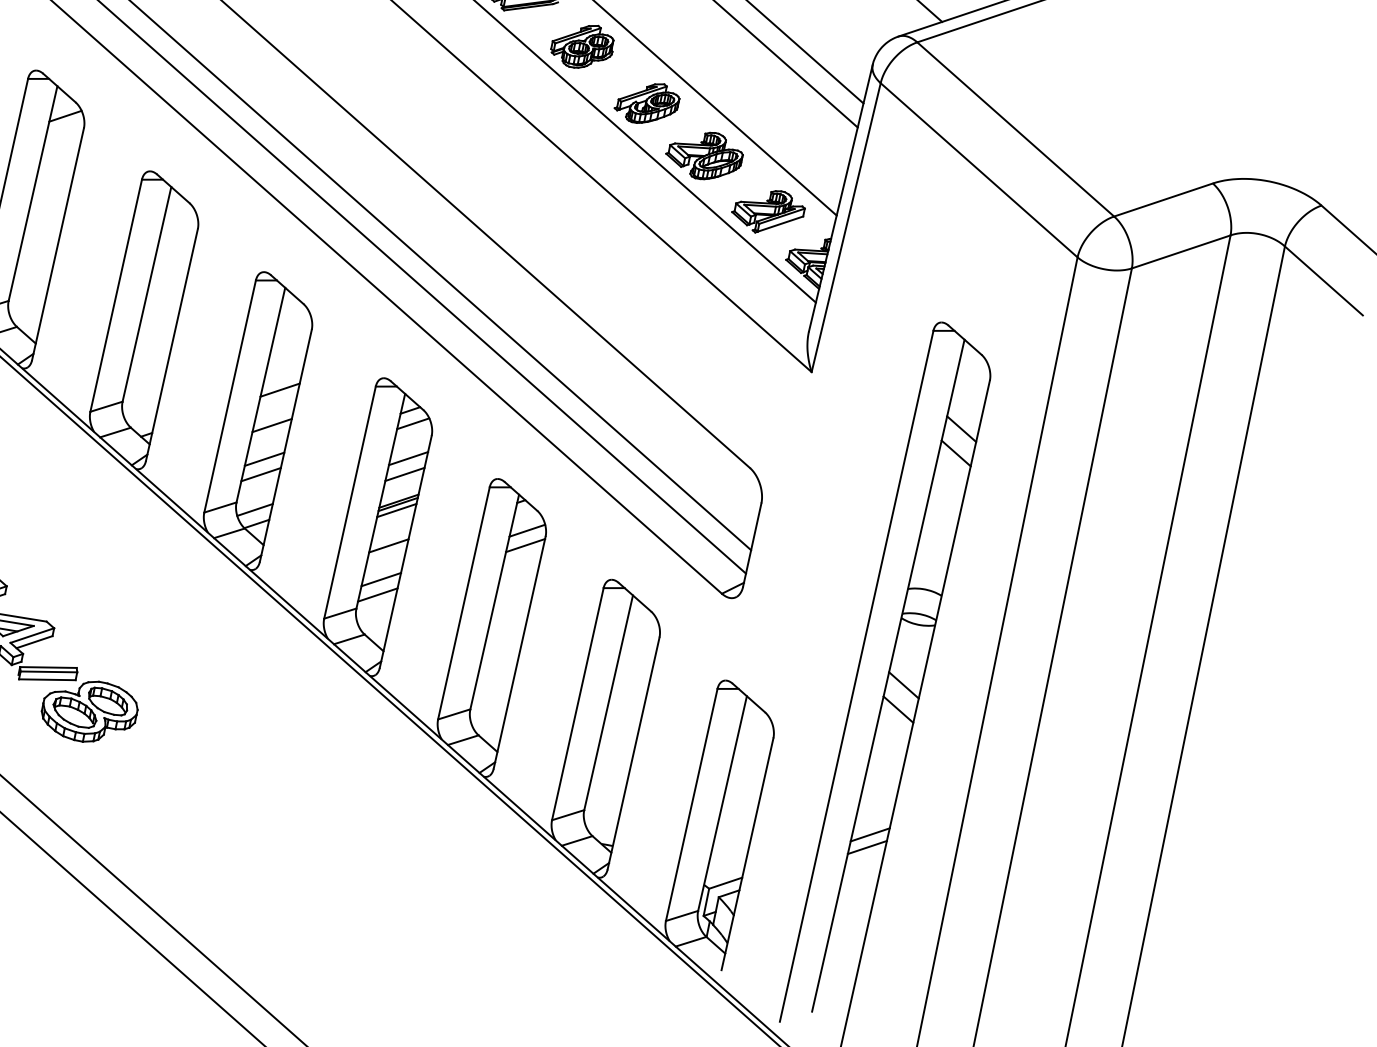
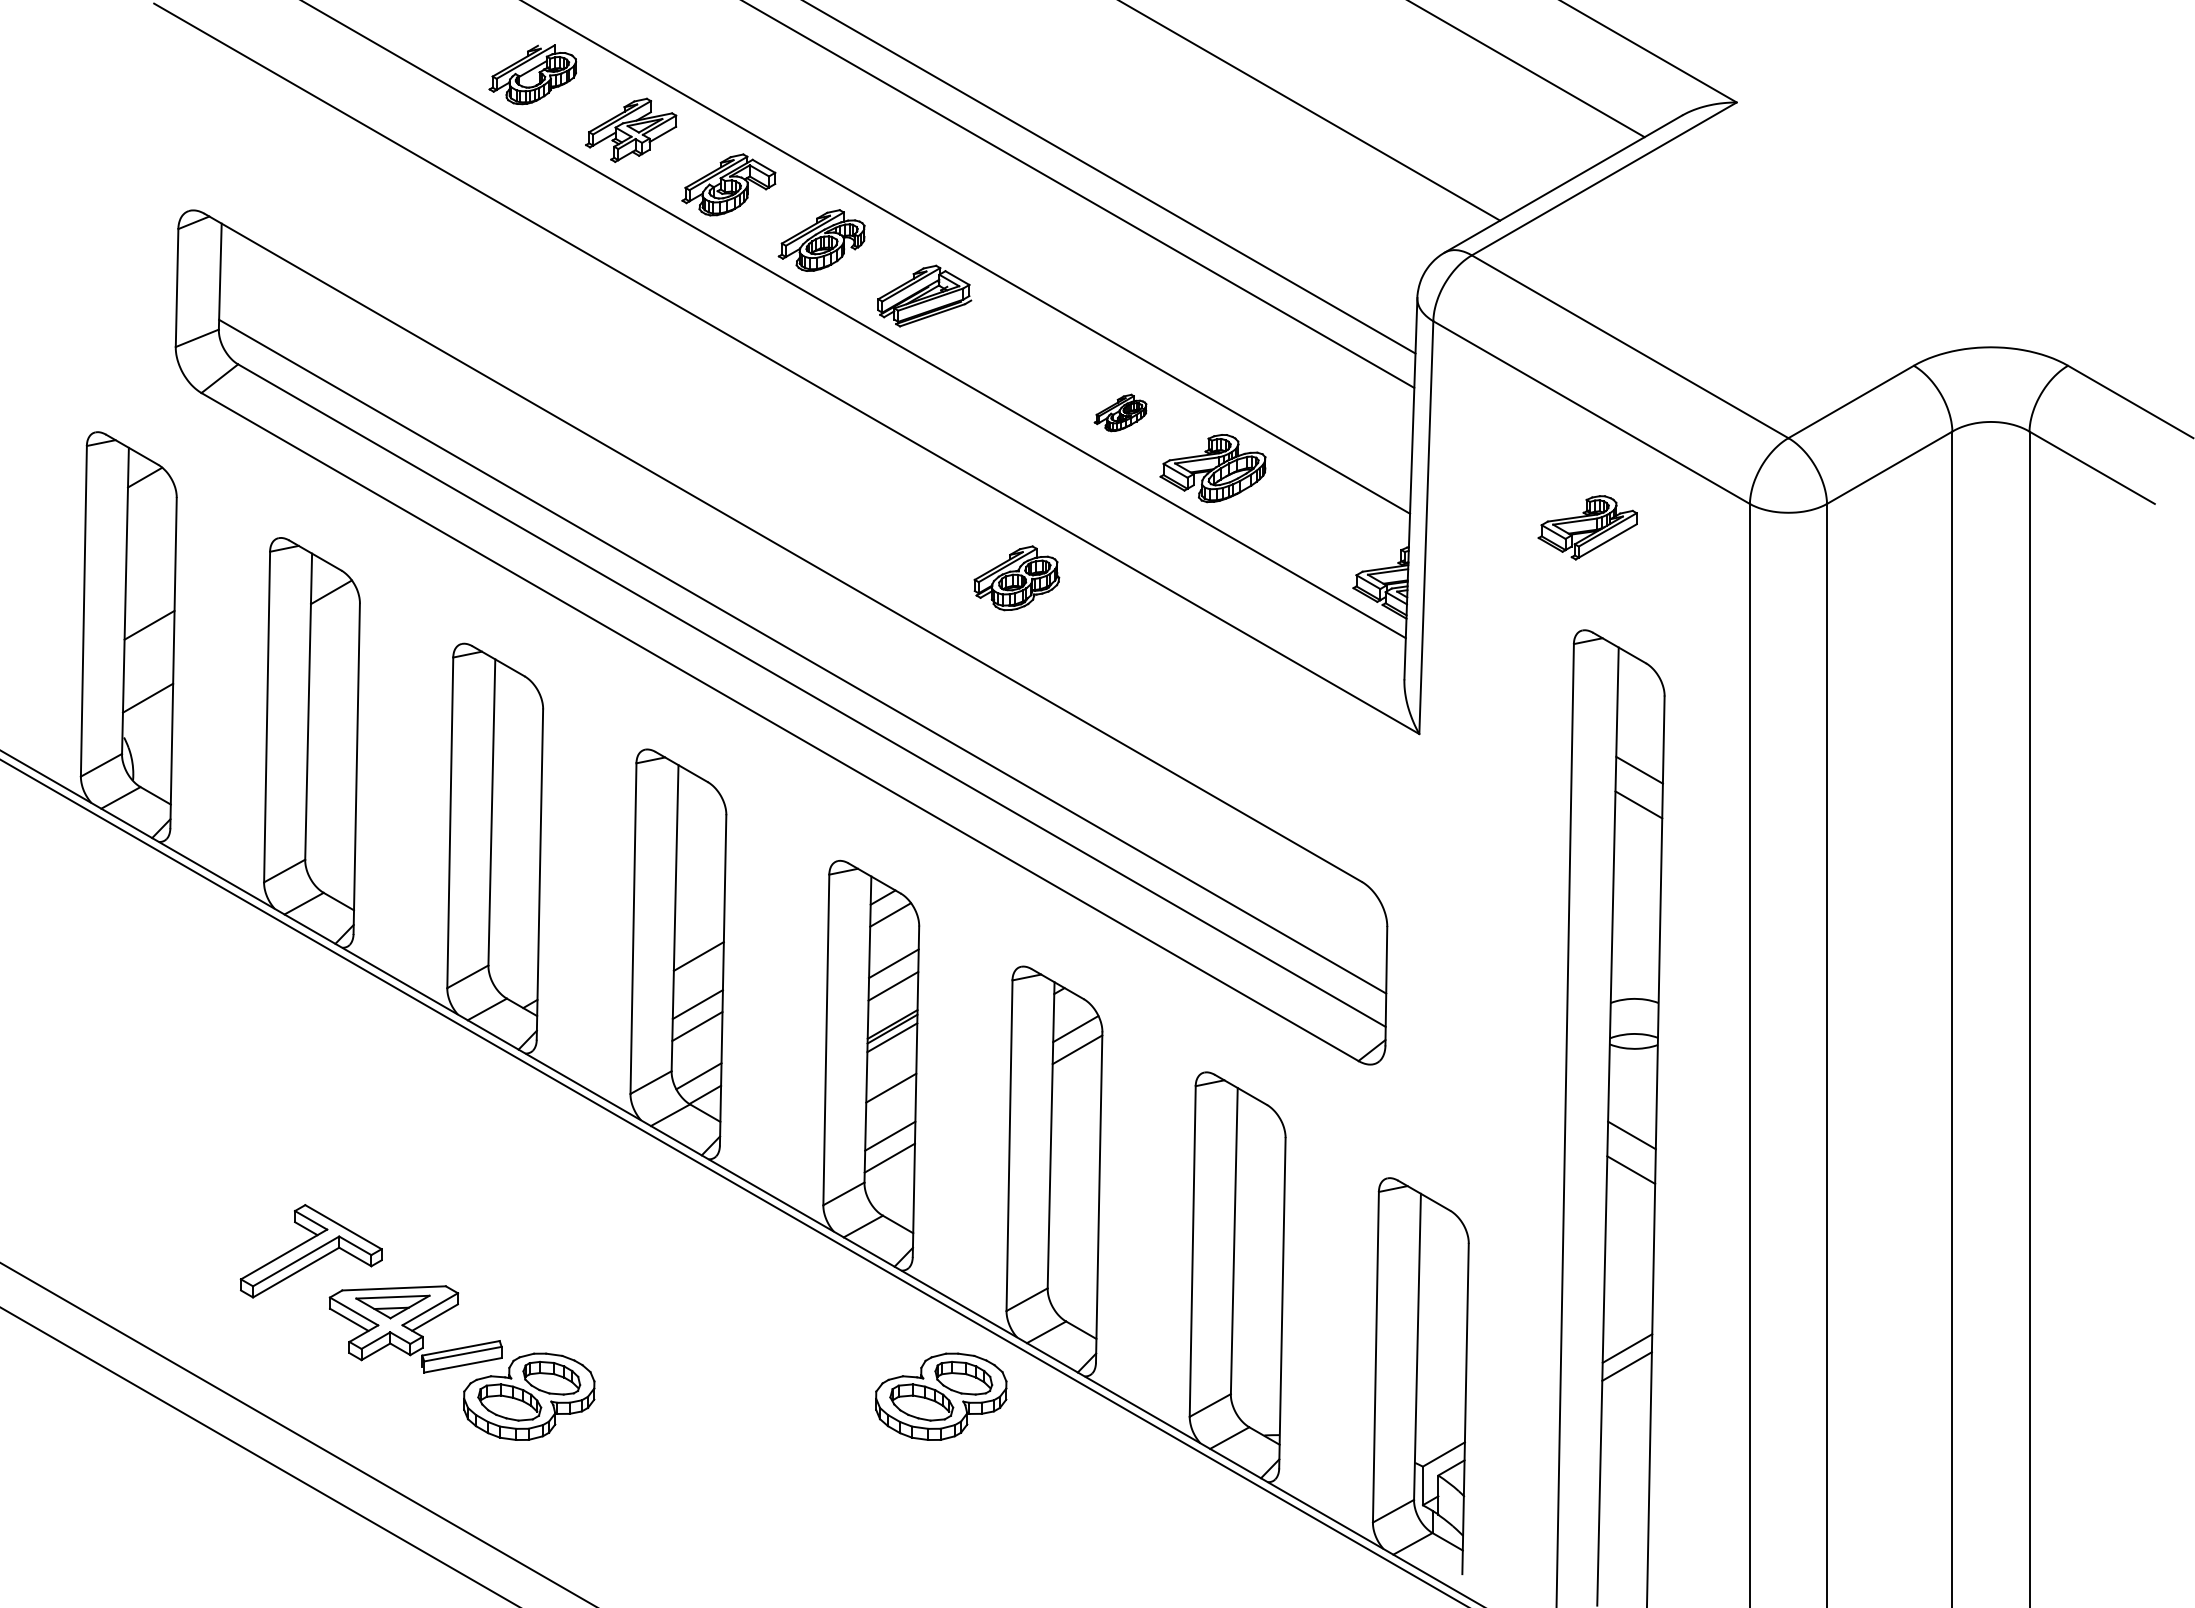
part: (582, 46) -> (1016, 578), moved
part: (647, 102) -> (1120, 412), size x0.6
part: (768, 211) -> (1587, 527), moved
line: (279, 389) -> (699, 905), removed
part: (380, 770) -> (941, 1396), added

